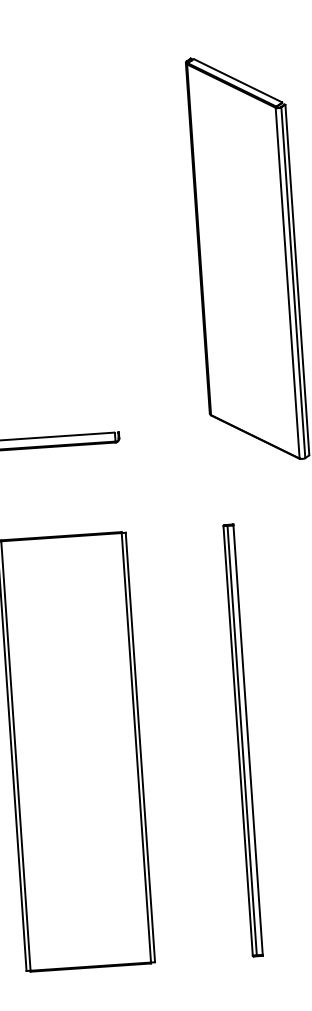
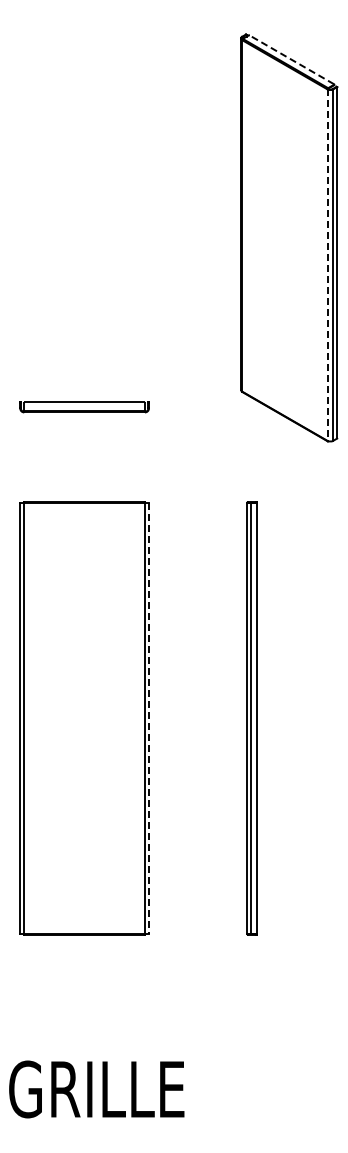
line: (237, 80) -> (291, 59), solid -> dashed
line: (287, 283) -> (327, 265), solid -> dashed
line: (140, 747) -> (149, 718), solid -> dashed

